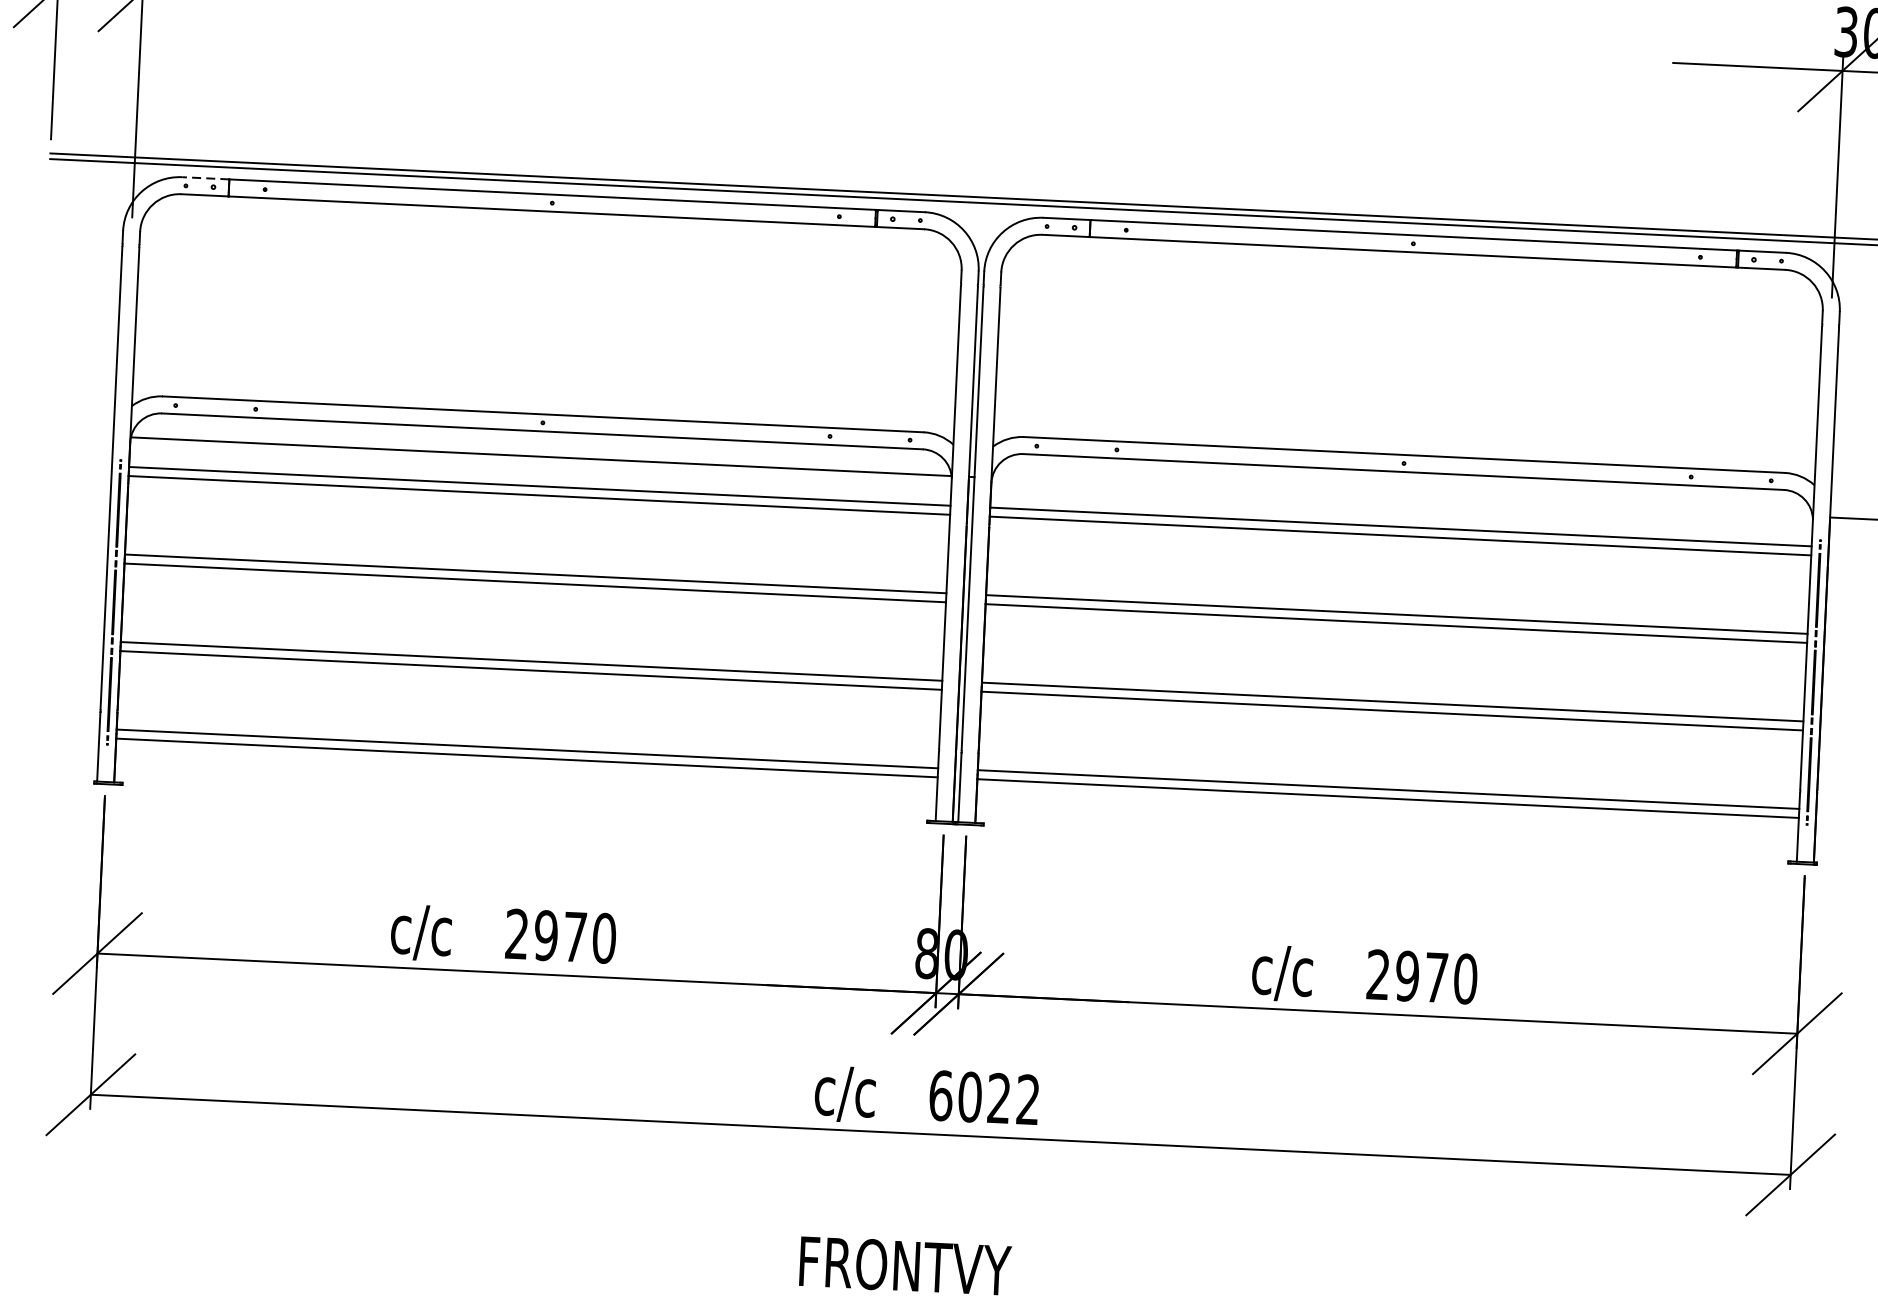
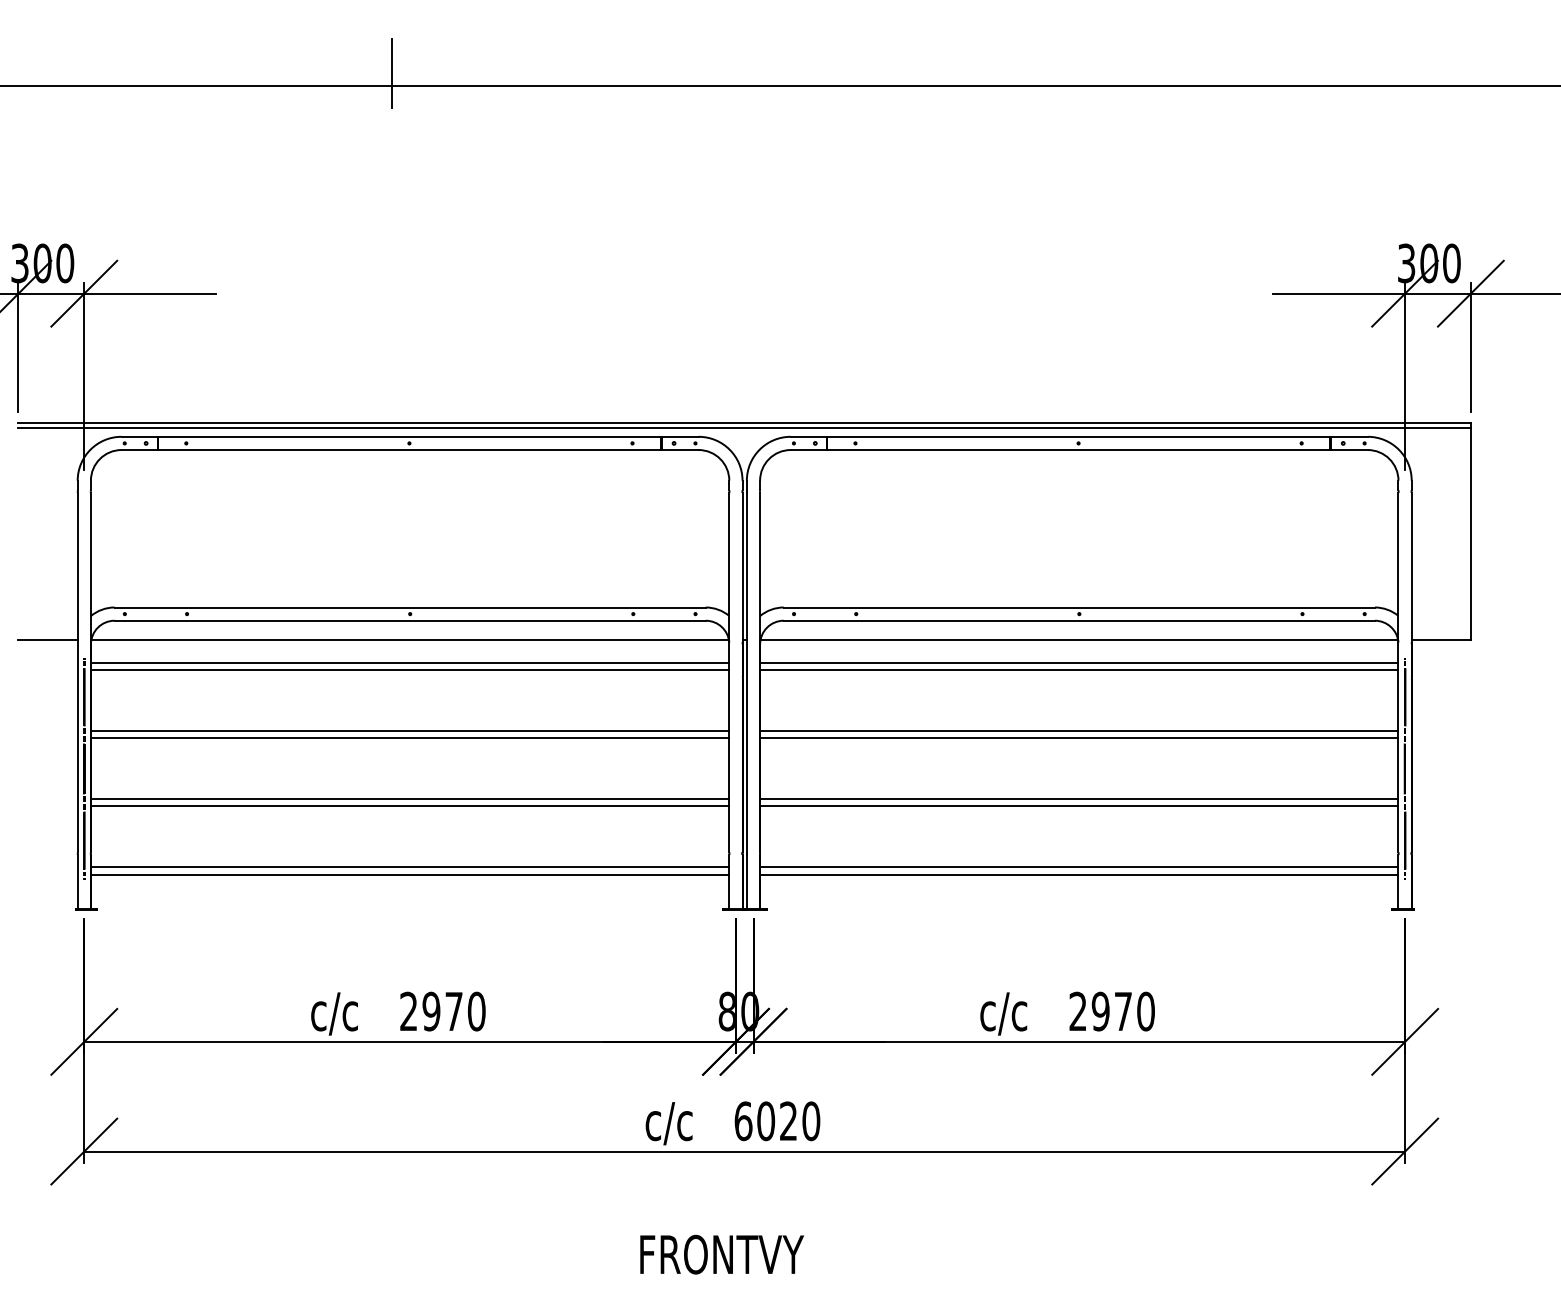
line: (205, 177) -> (139, 436), dashed -> solid
line: (74, 434) -> (47, 640), added
line: (1402, 497) -> (1079, 640), added
text: (1028, 1100) -> (811, 1121), 6022 -> 6020

